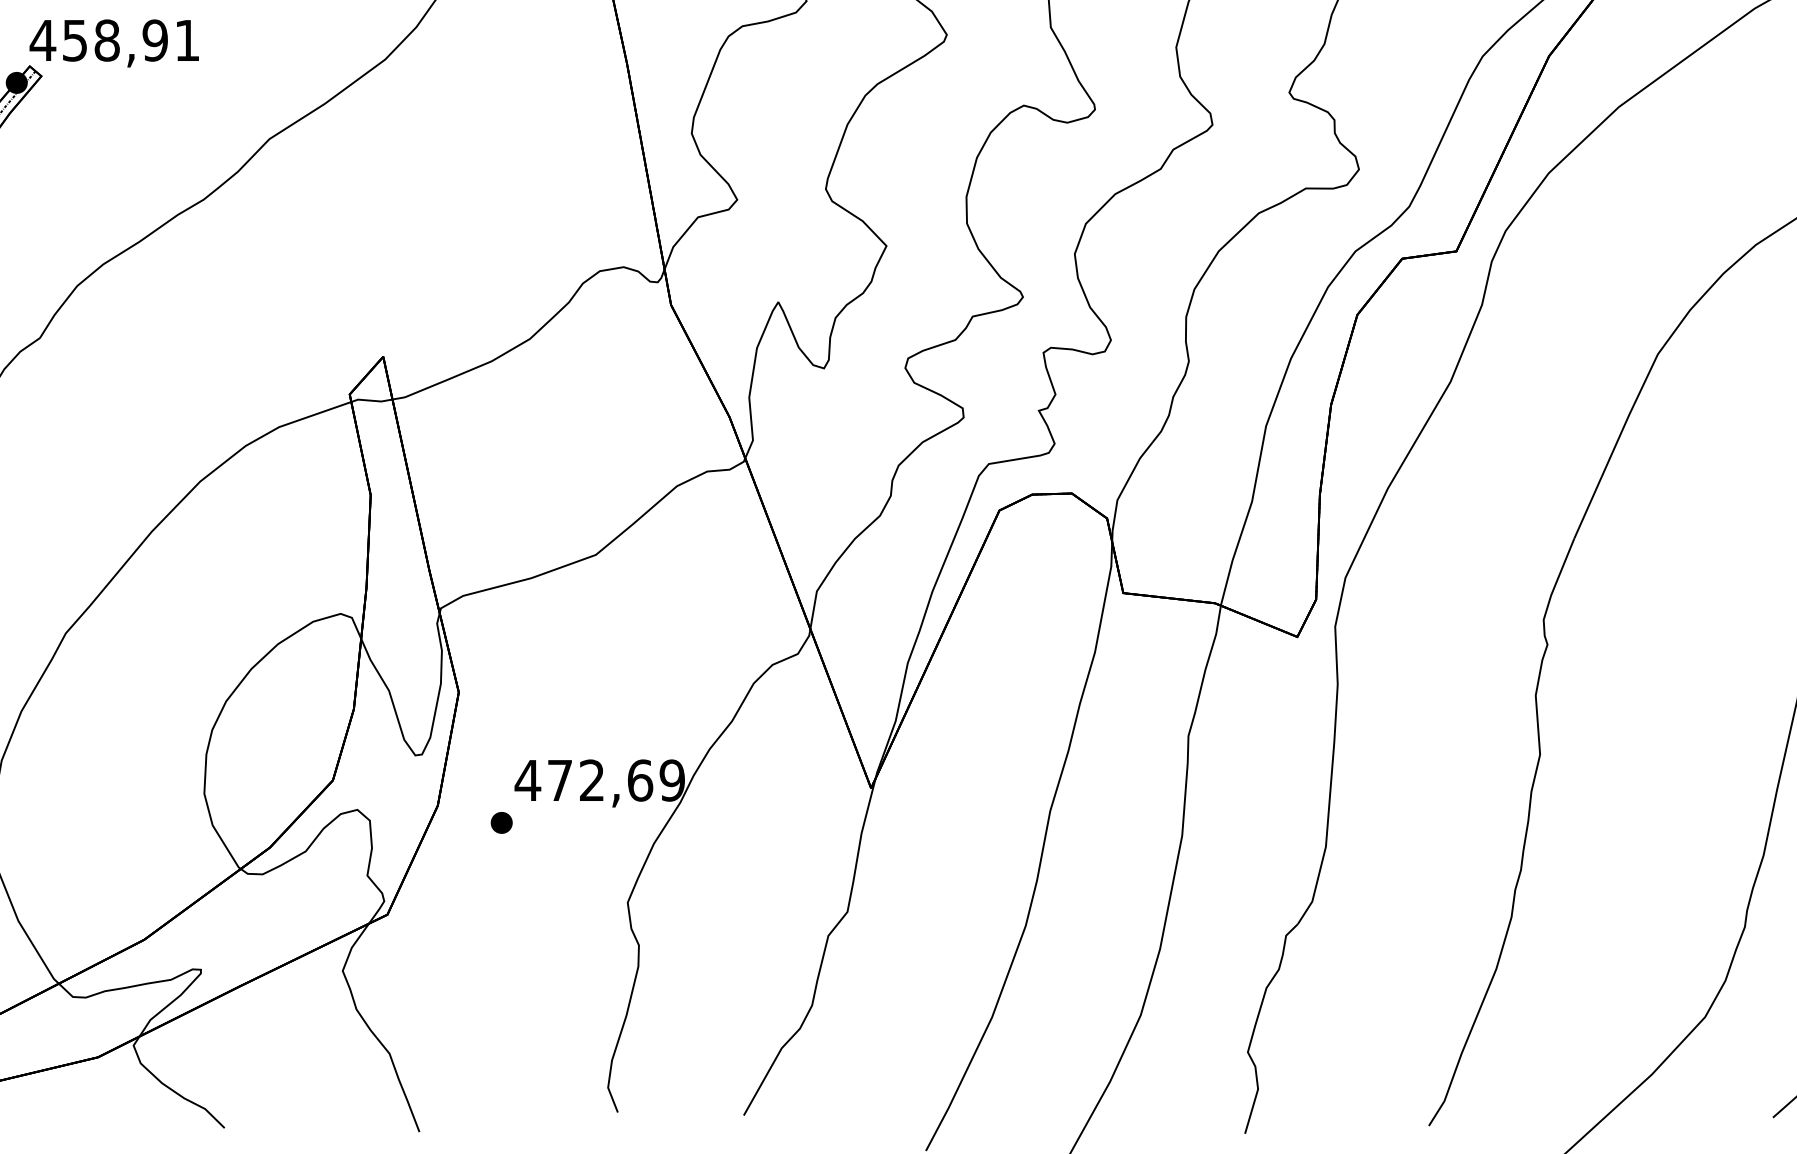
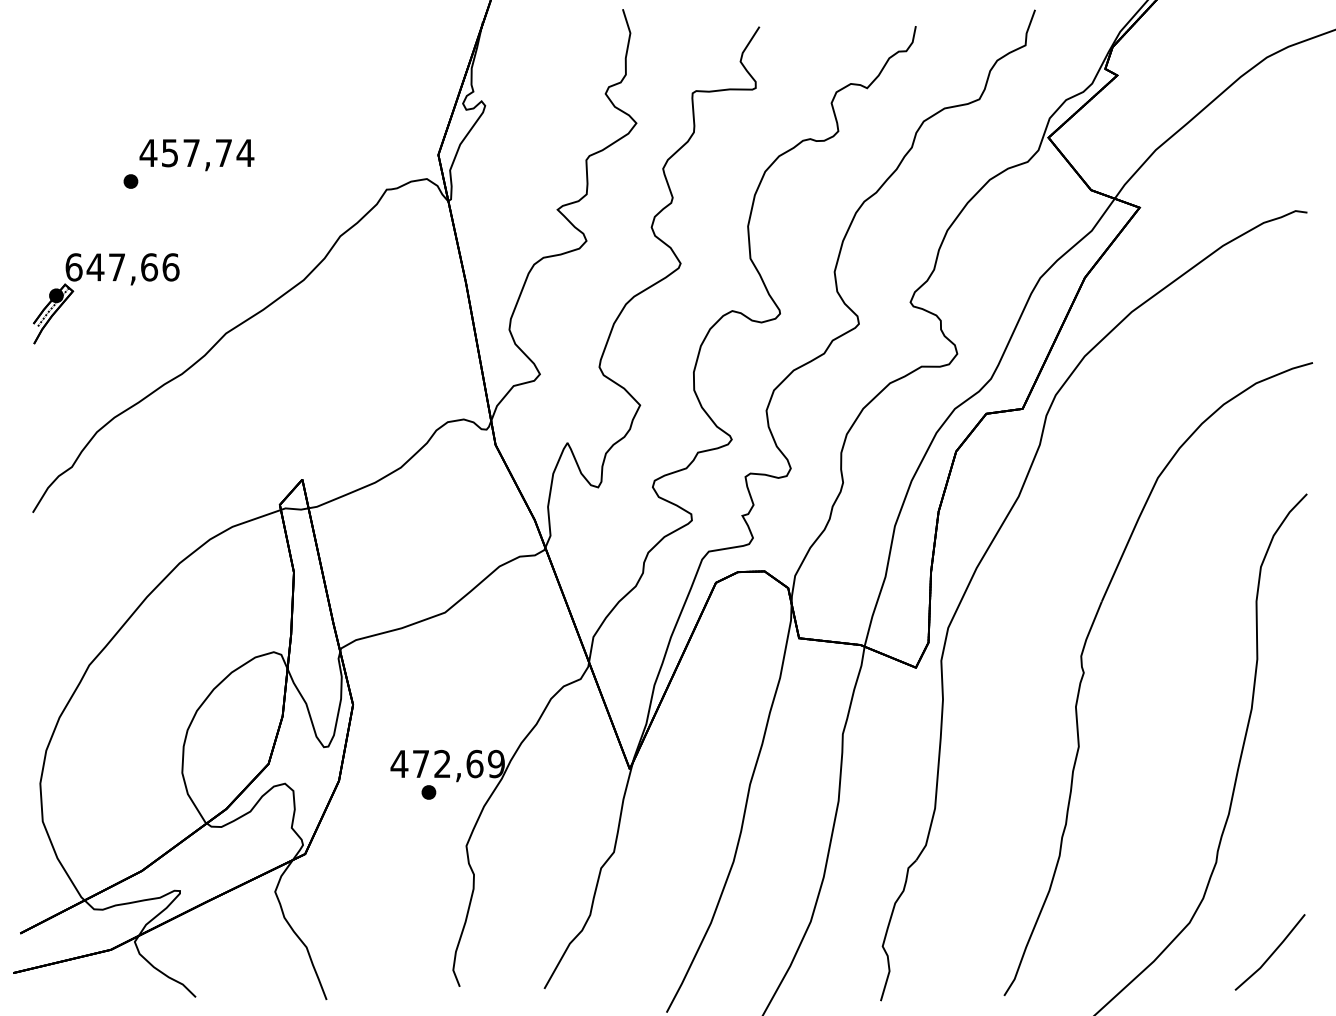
text: (115, 40) -> (122, 267), 458,91 -> 647,66
part: (501, 822) -> (428, 792), moved

